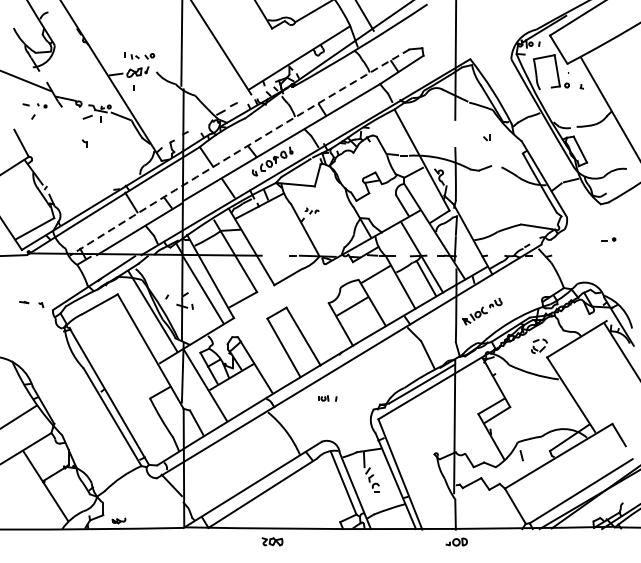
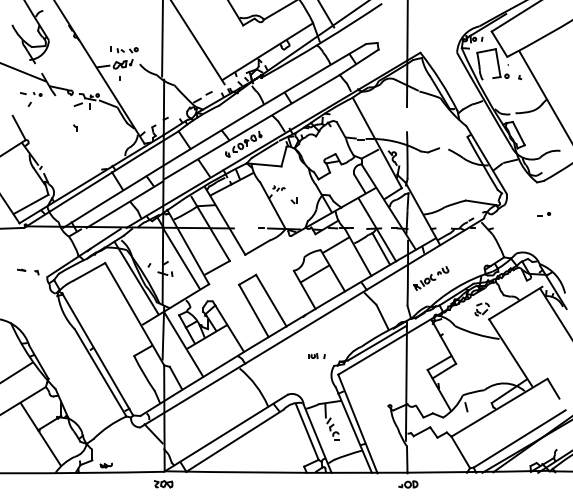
part: (486, 137) -> (293, 200), moved
arc: (238, 151) -> (213, 135), dashed -> solid
part: (327, 398) -> (316, 356), moved
part: (272, 542) -> (163, 484), moved

